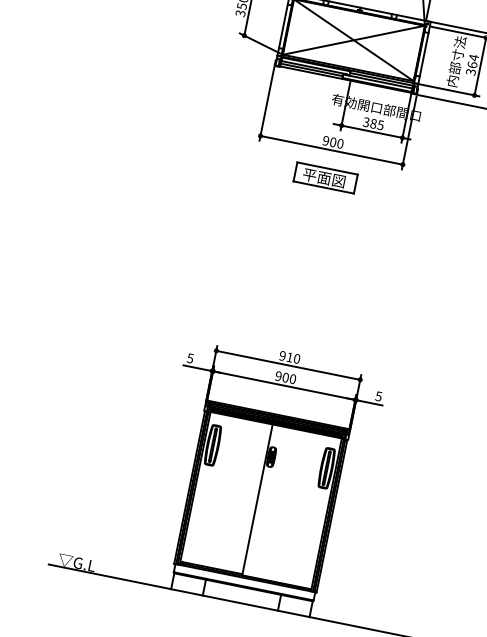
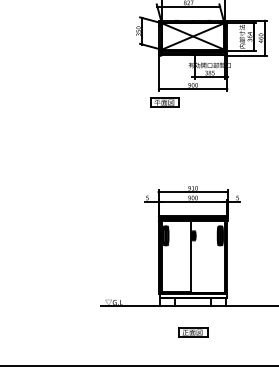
part: (324, 177) -> (164, 102), moved

